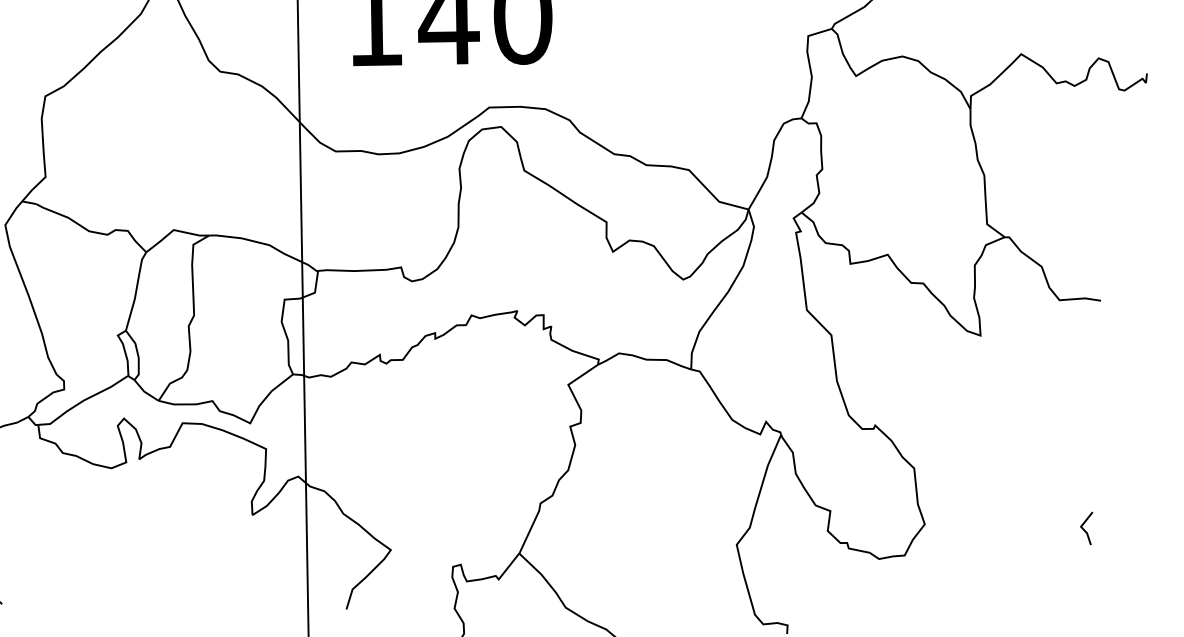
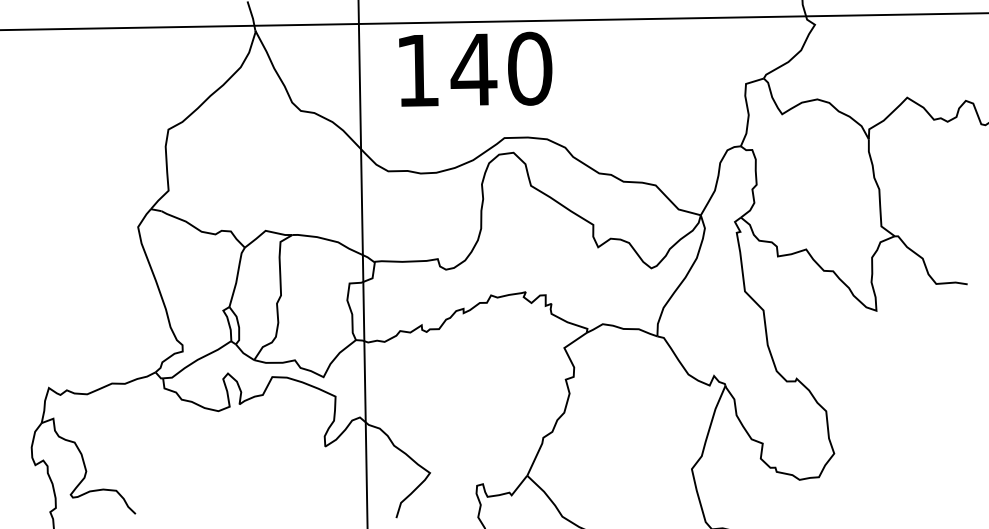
line: (1084, 529) -> (955, 457), removed

